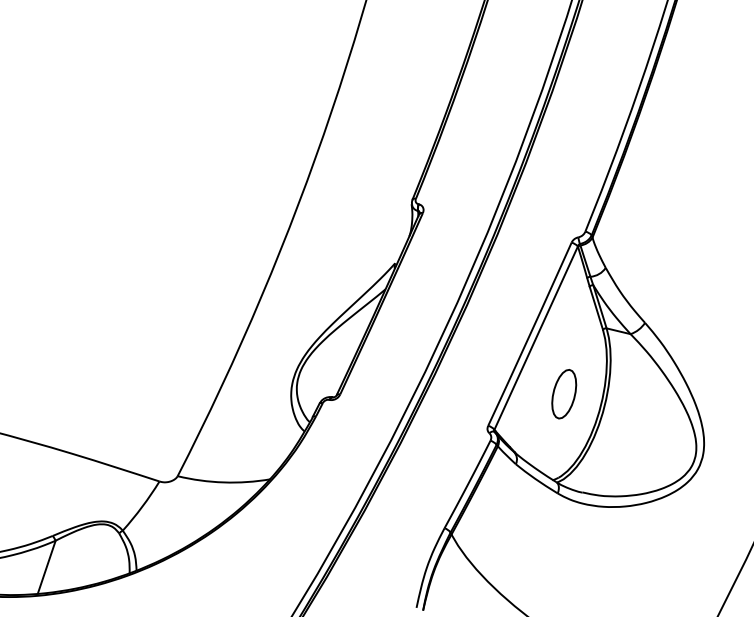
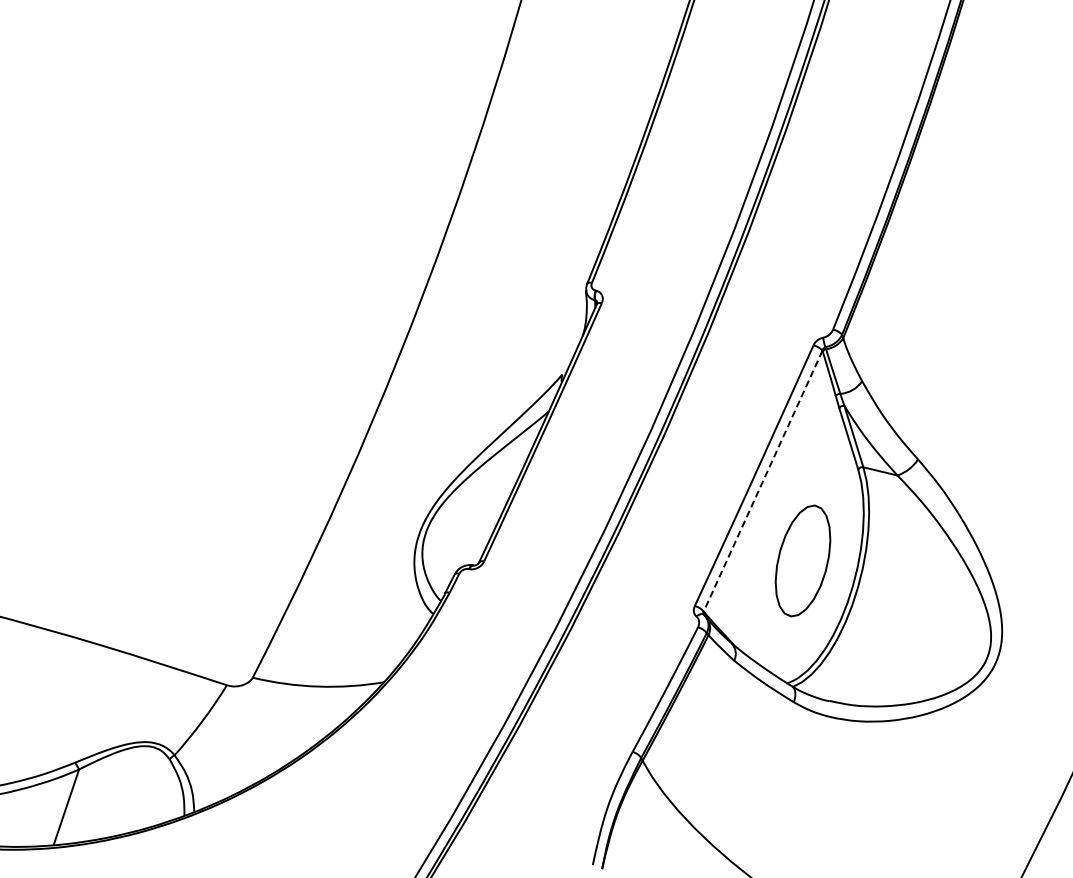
line: (535, 338) -> (762, 481), solid -> dashed
part: (563, 393) -> (802, 560), size x1.6

